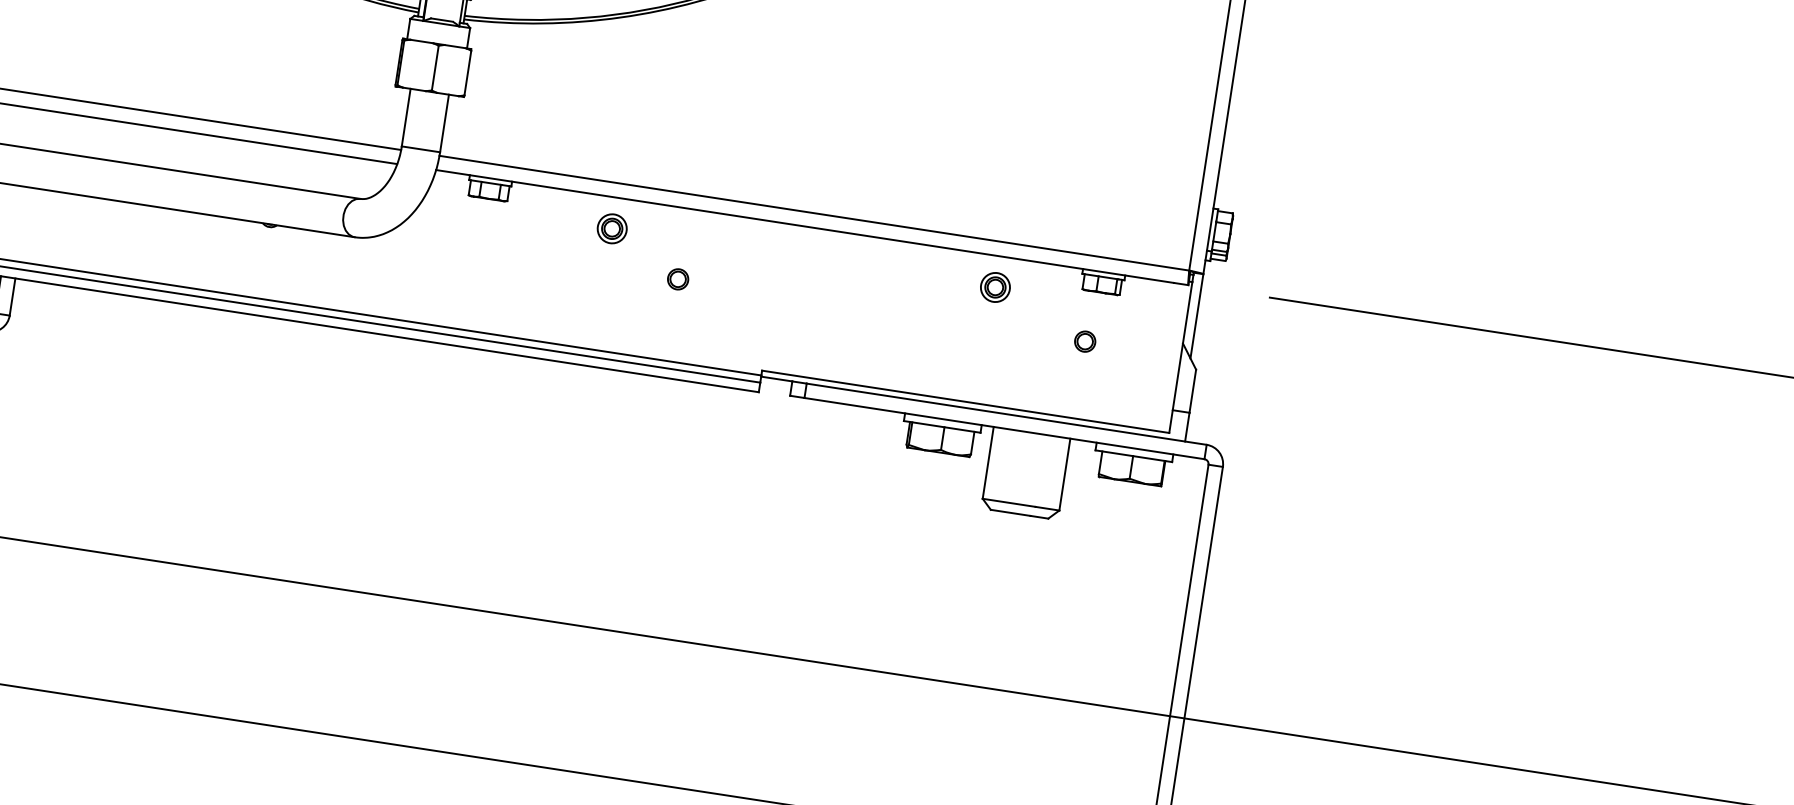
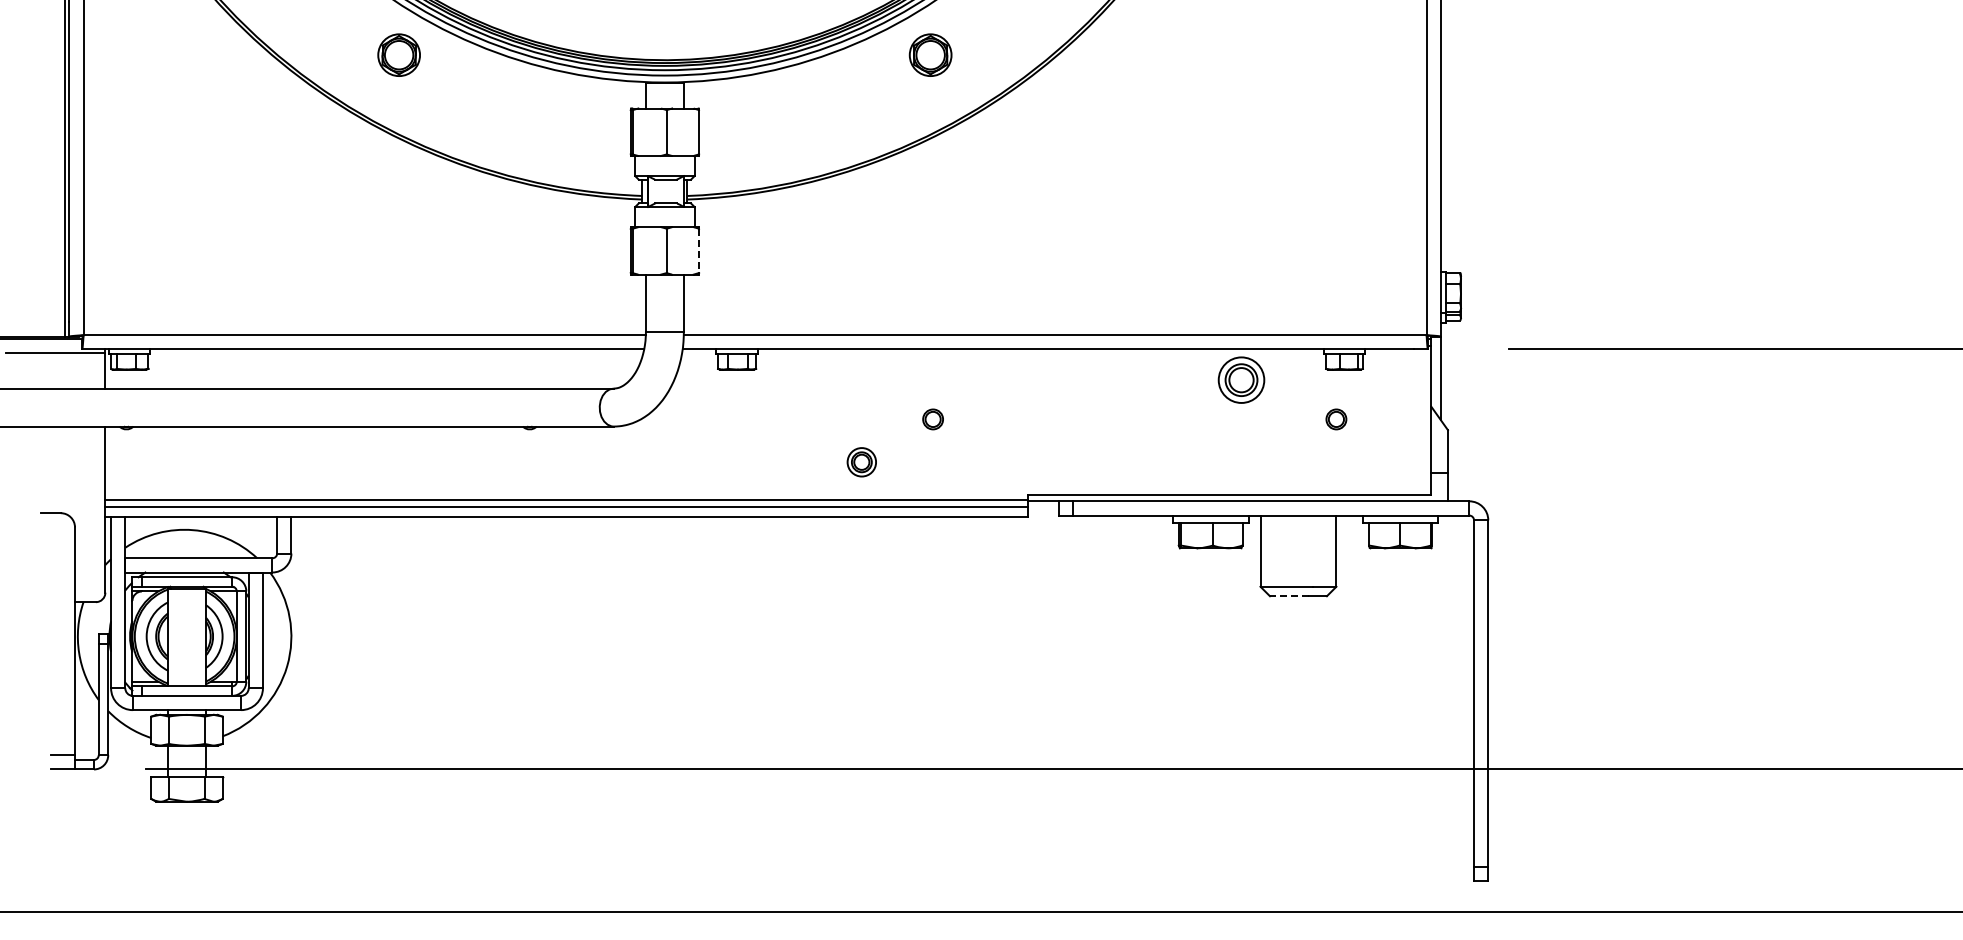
line: (468, 73) -> (699, 251), solid -> dashed
part: (611, 228) -> (861, 462), moved
part: (995, 287) -> (1241, 380), size x1.6
line: (1010, 513) -> (1289, 596), solid -> dashed

